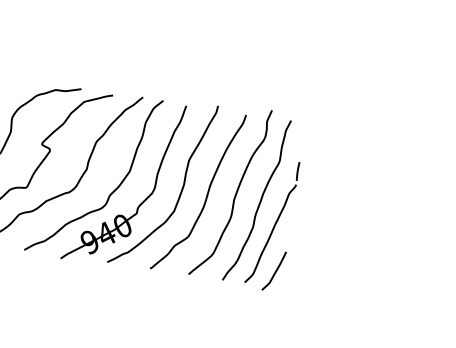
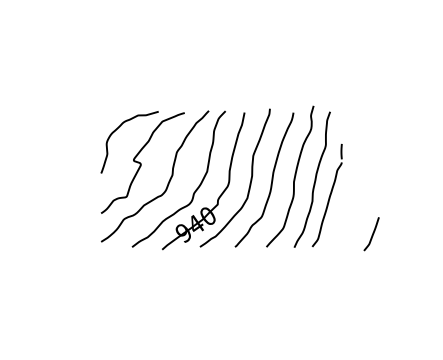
curve: (275, 271) -> (372, 234), moved

